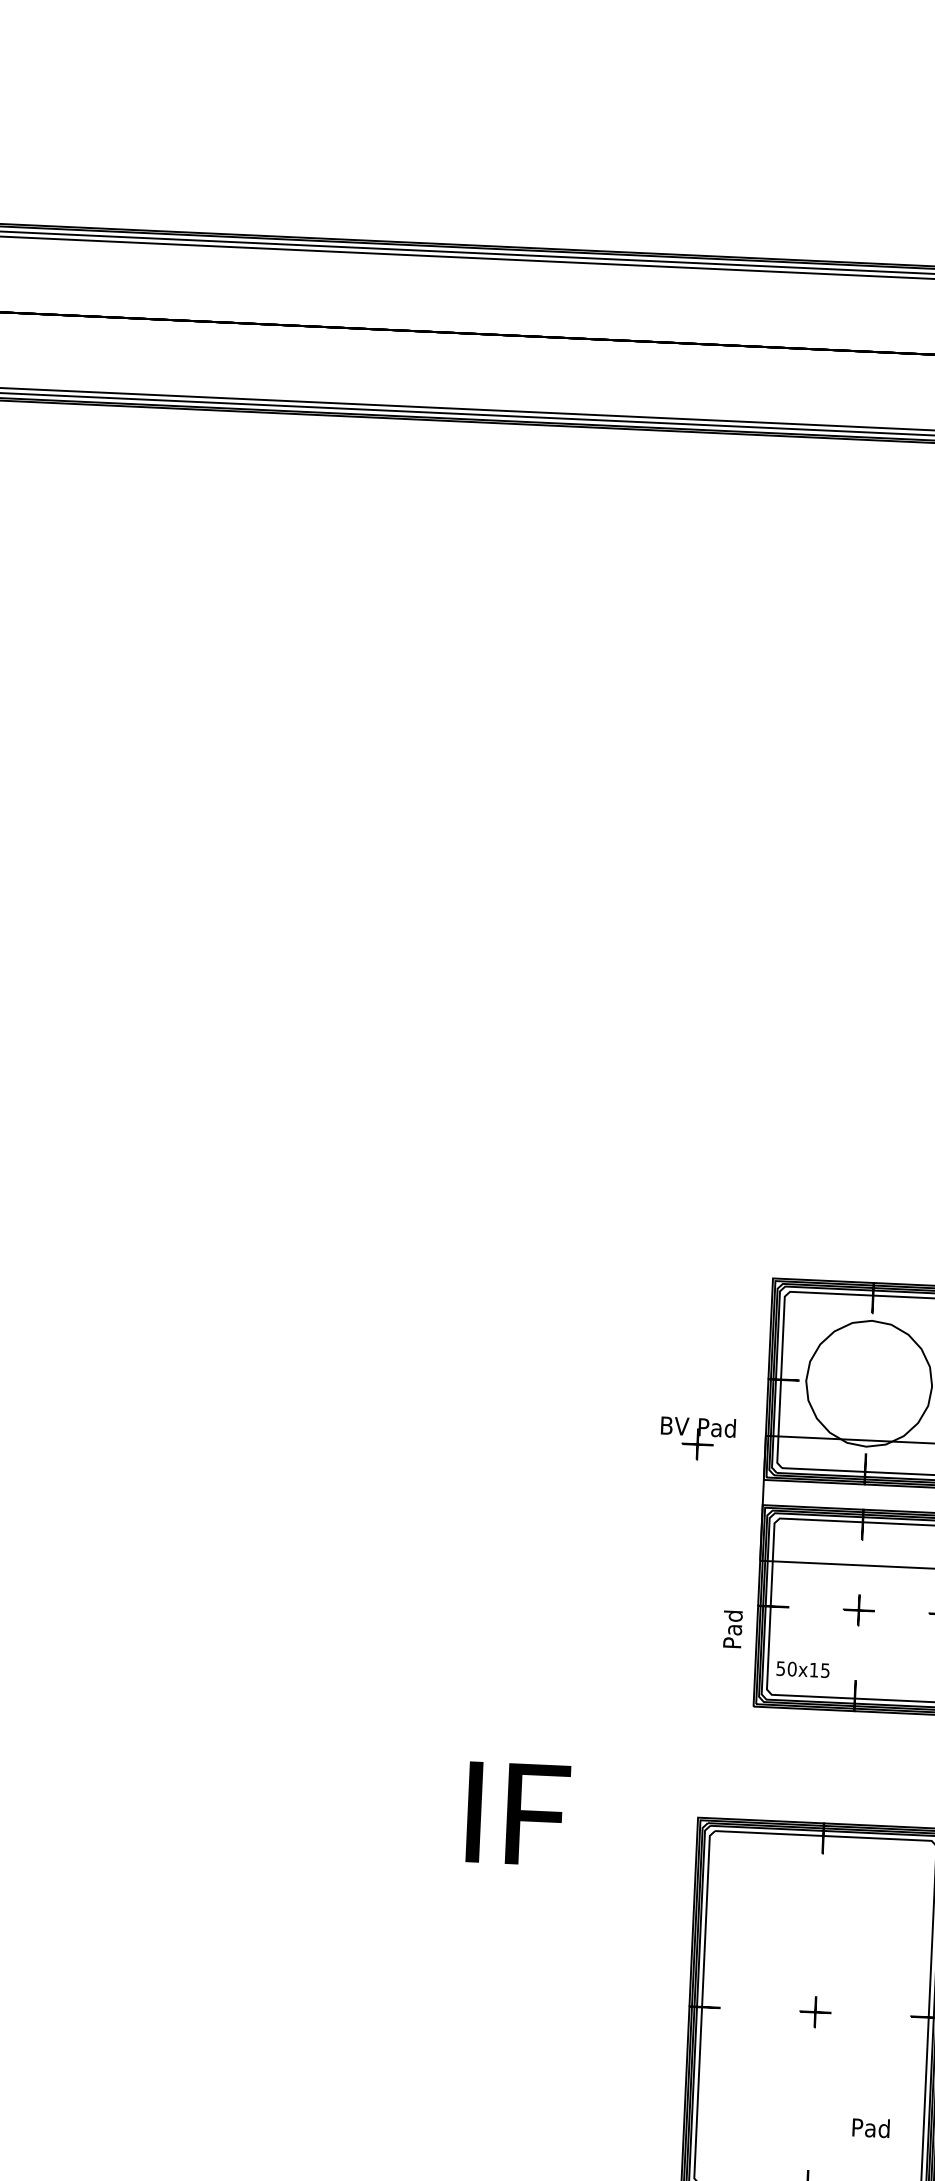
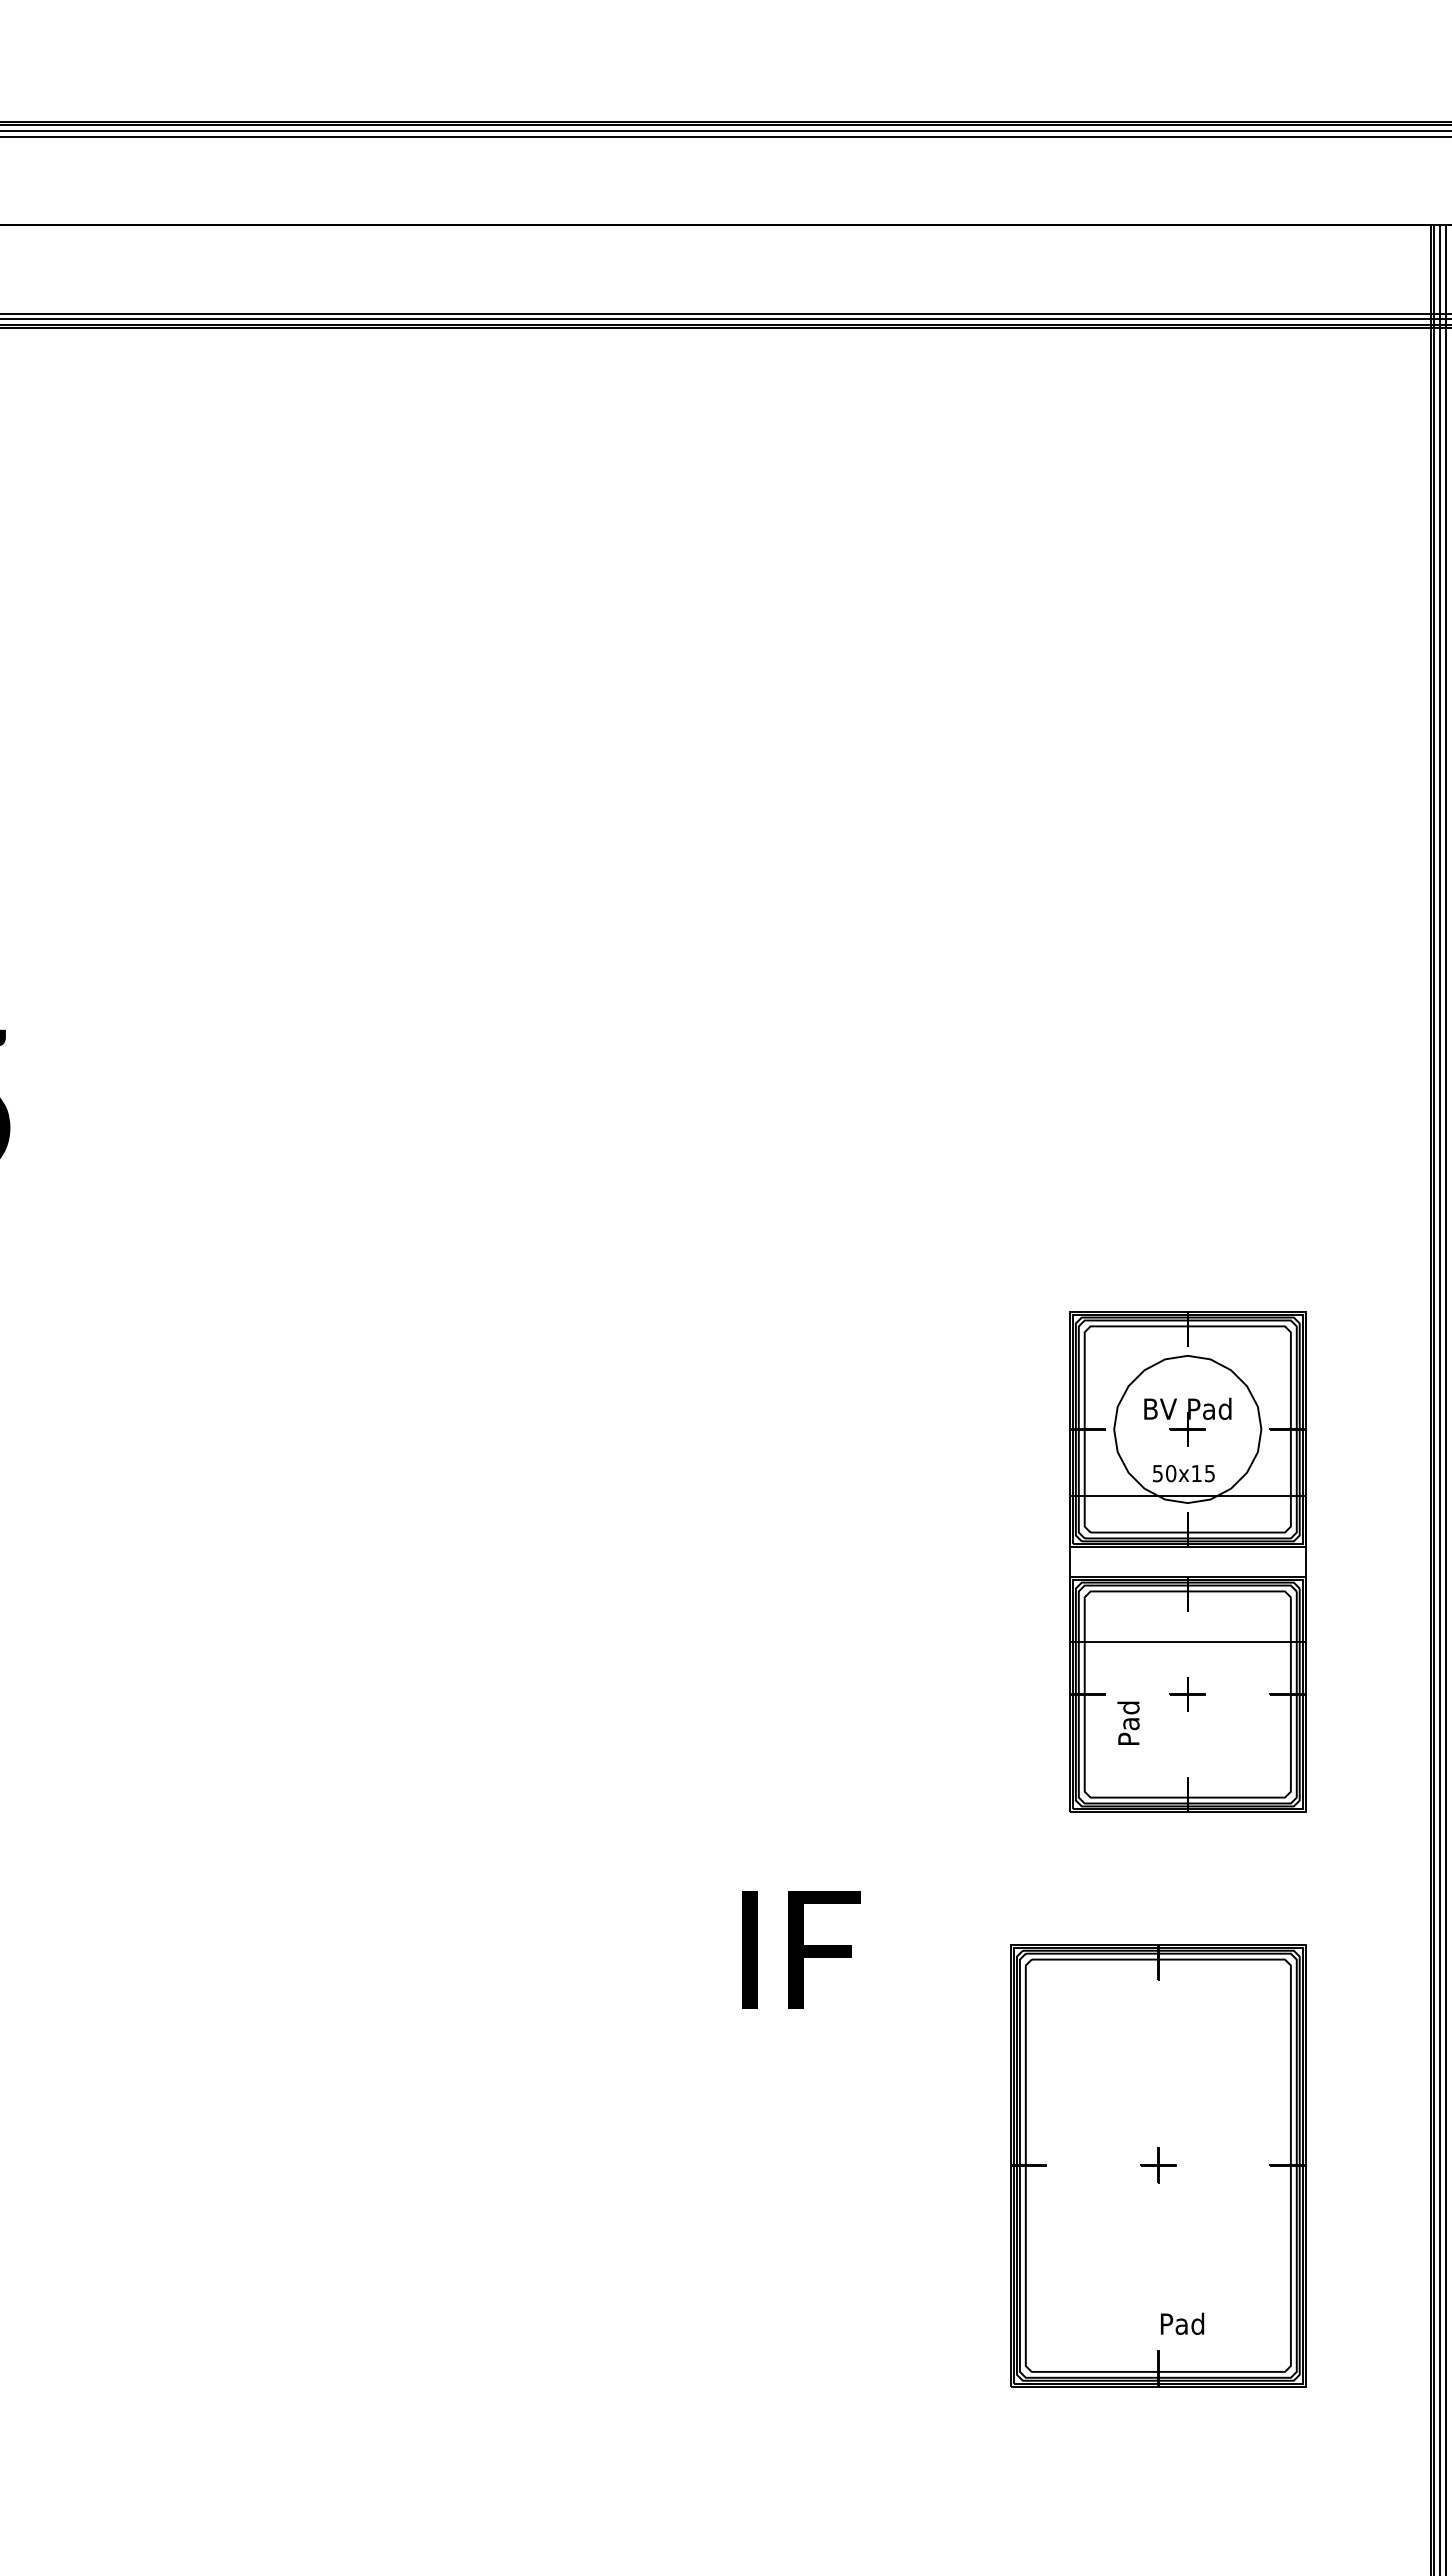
part: (697, 1437) -> (1187, 1421), moved
text: (732, 1628) -> (1128, 1722), moved
text: (802, 1669) -> (1183, 1473), moved
text: (871, 2127) -> (1182, 2323), moved

